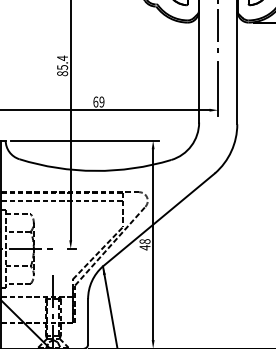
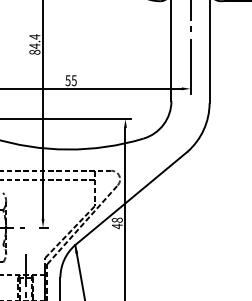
text: (62, 67) -> (34, 46), 85.4 -> 84.4
text: (98, 101) -> (70, 80), 69 -> 55

